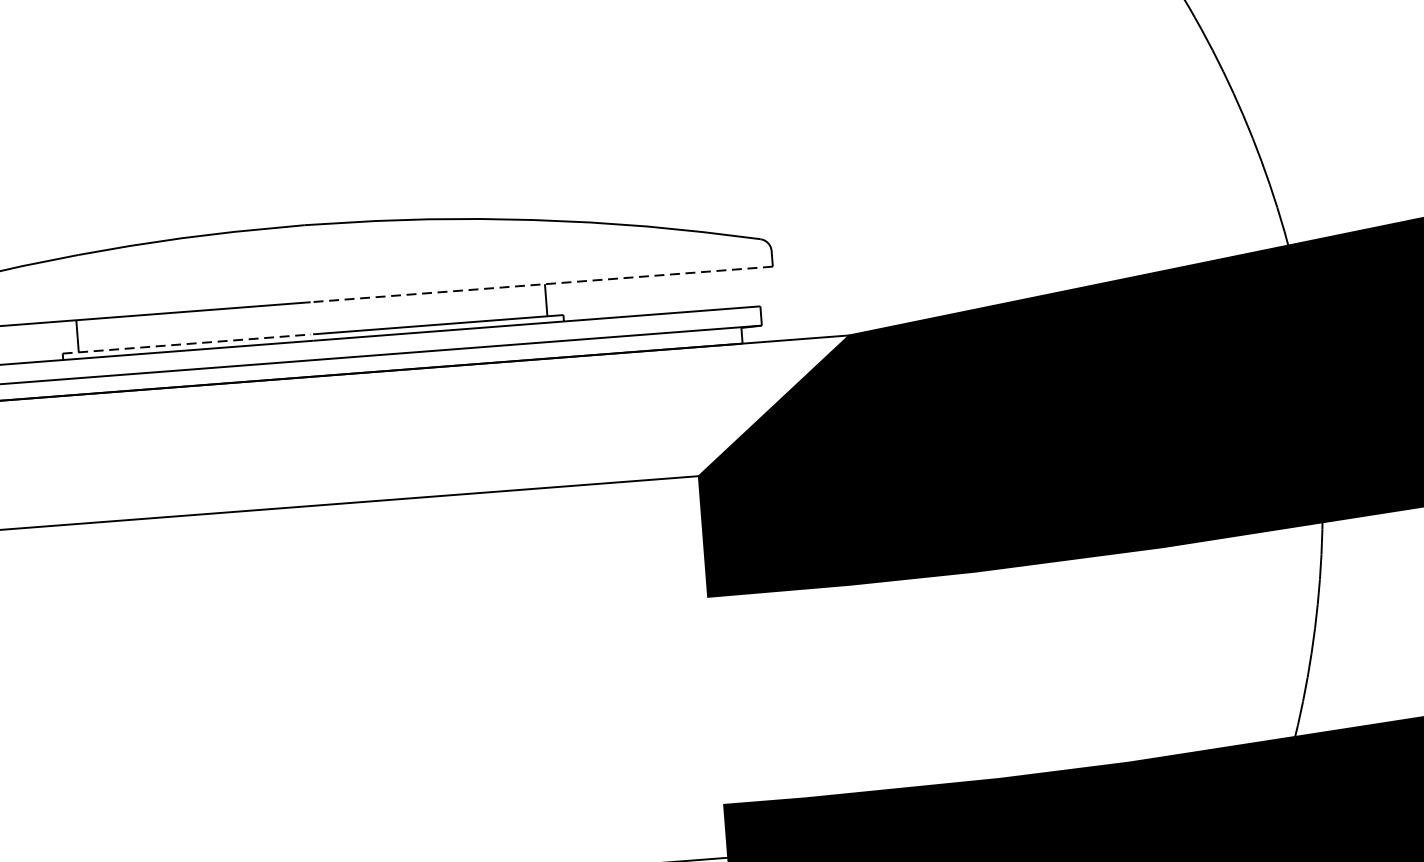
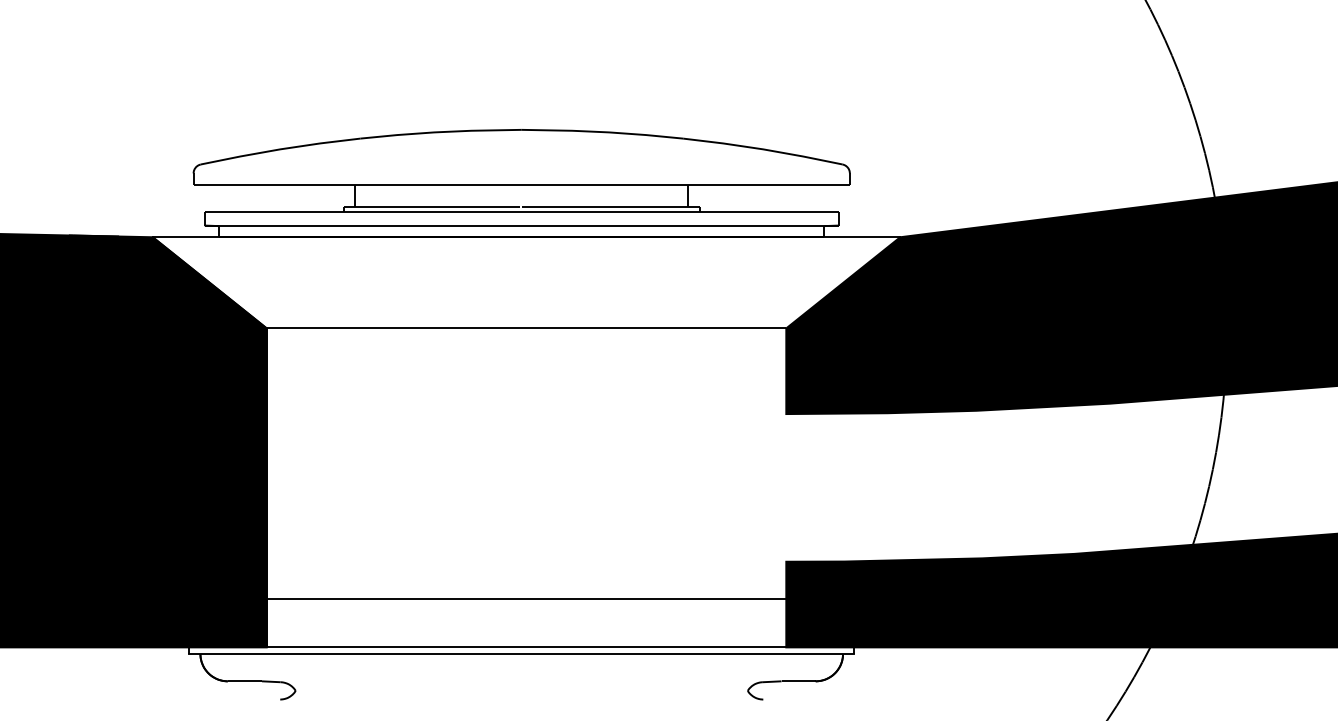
line: (541, 284) -> (685, 184), dashed -> solid
line: (187, 344) -> (432, 207), dashed -> solid

